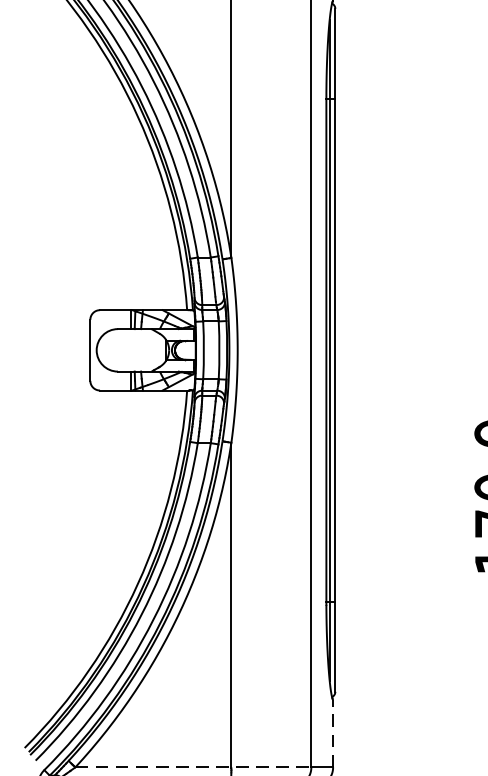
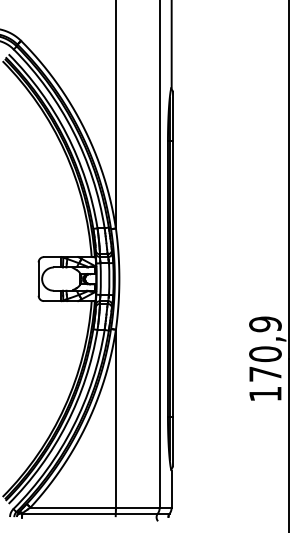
line: (332, 732) -> (171, 488), dashed -> solid
line: (194, 767) -> (95, 507), dashed -> solid

